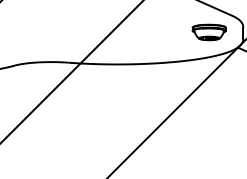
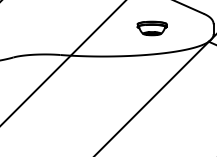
part: (208, 32) -> (151, 28), moved

